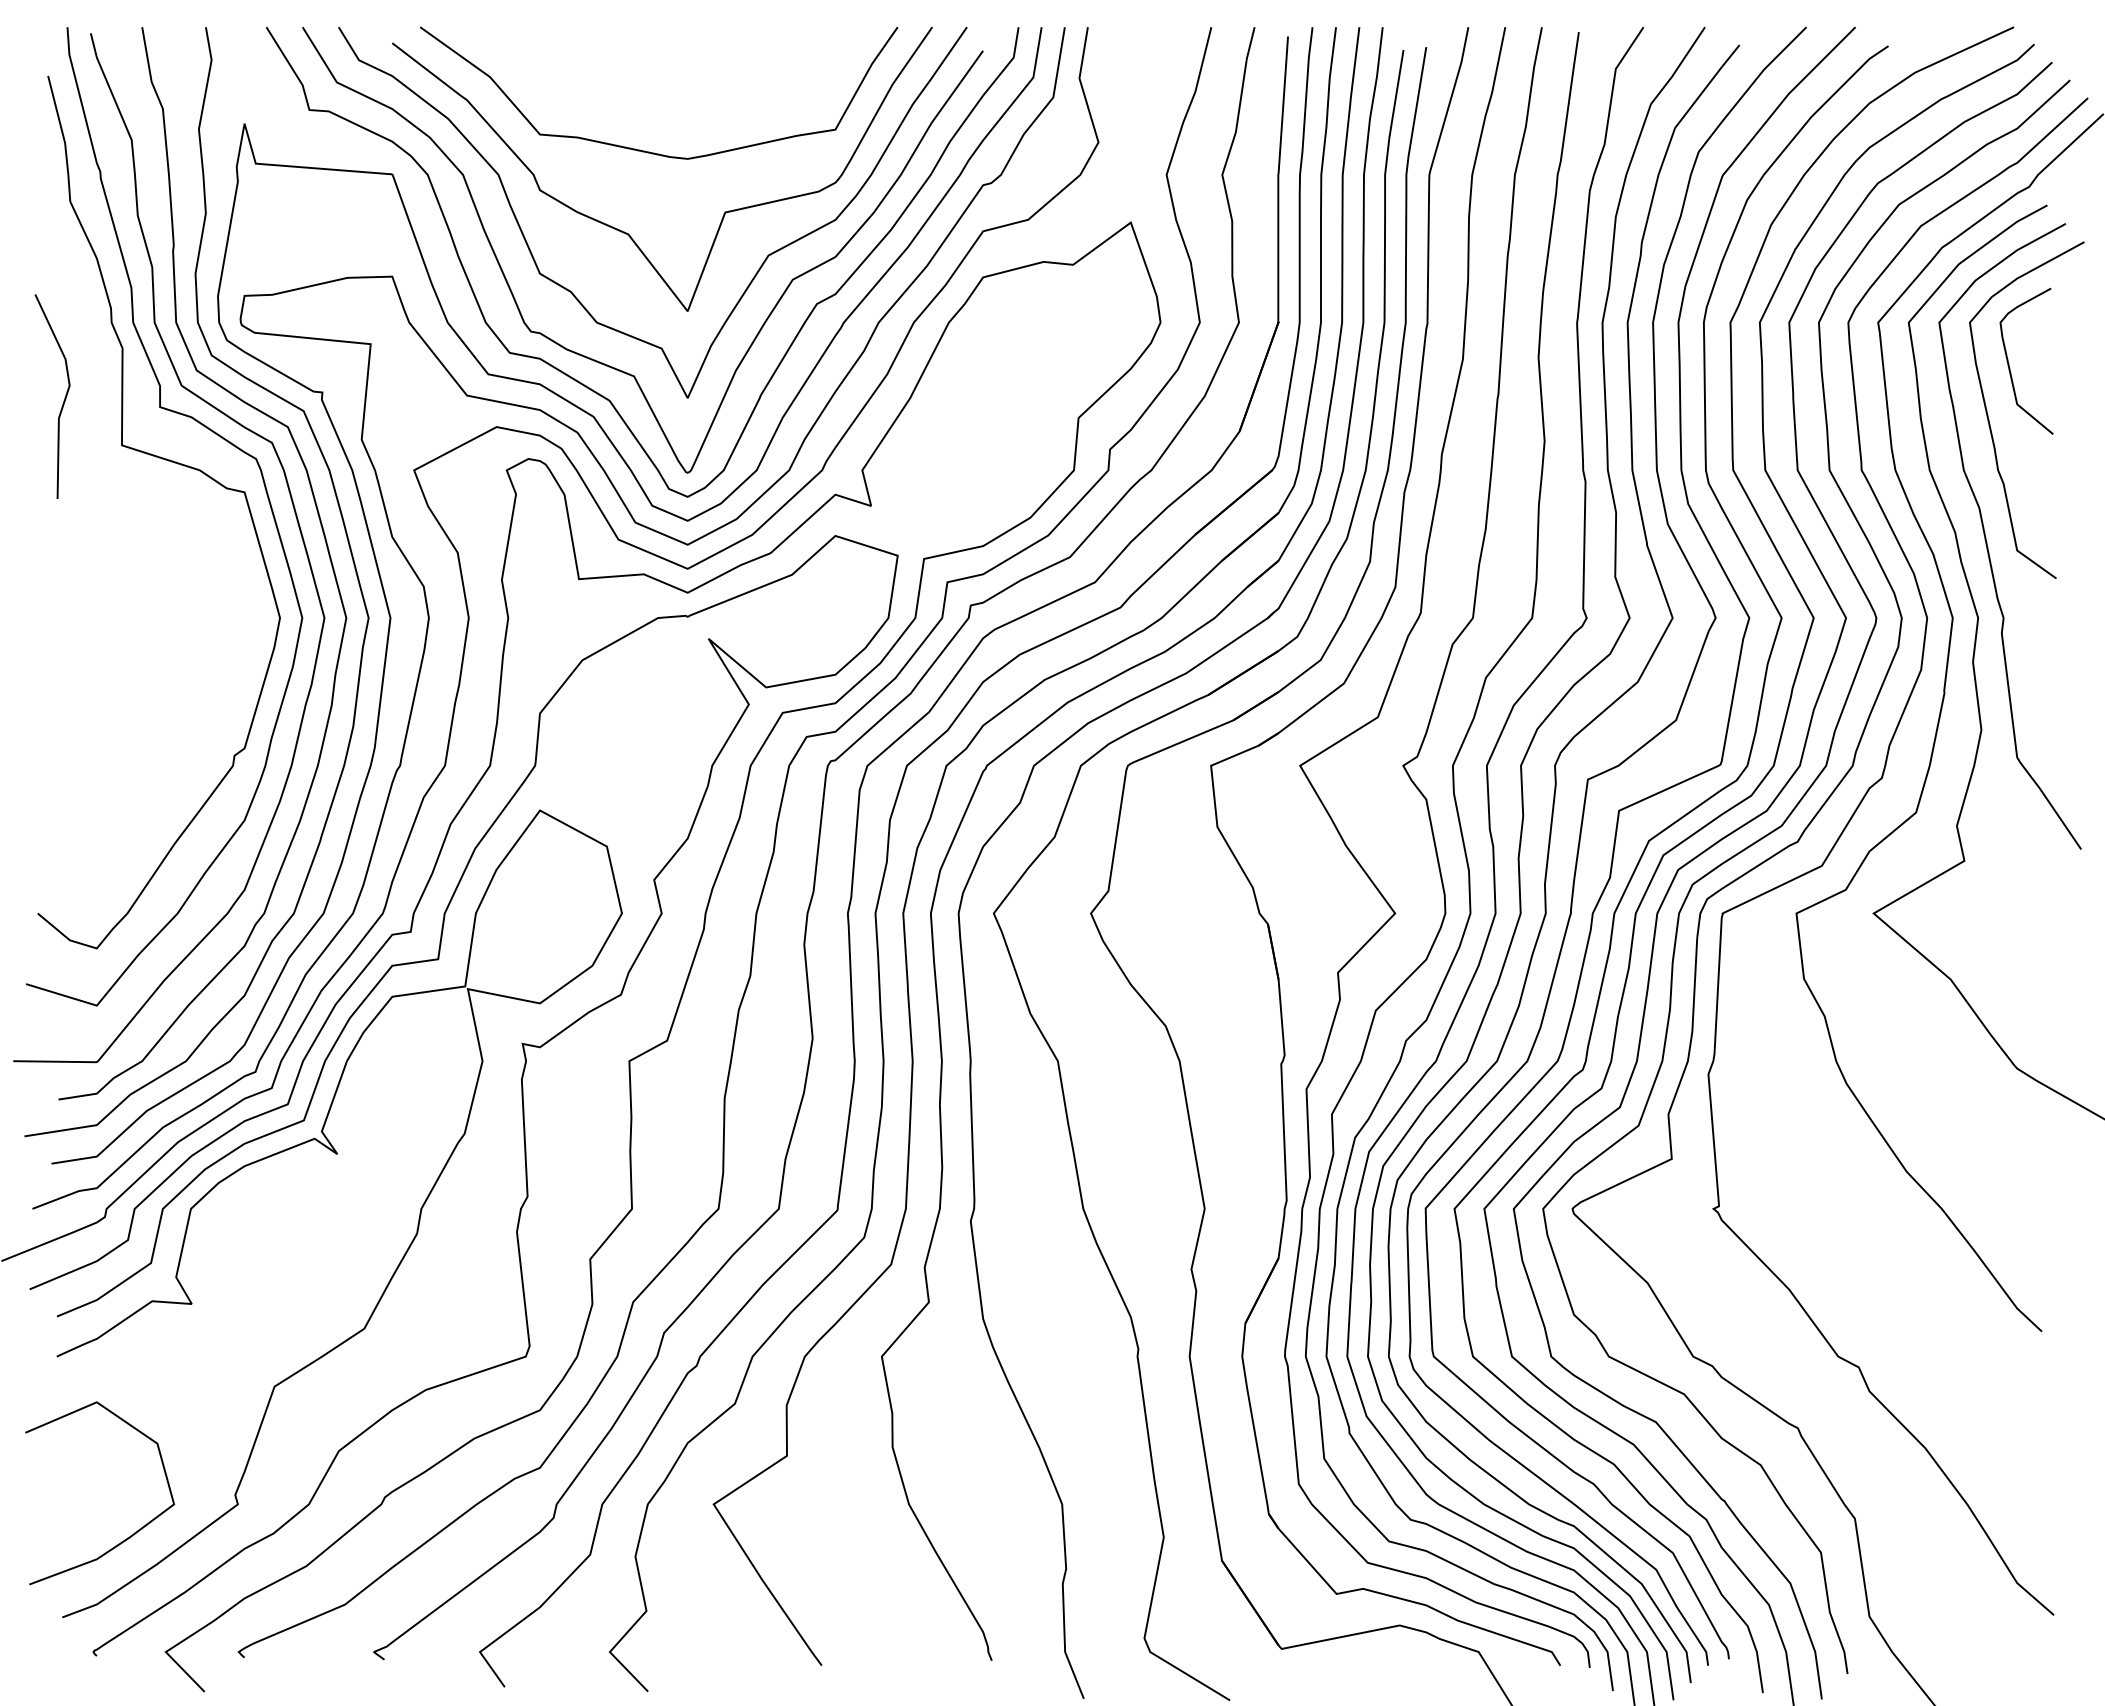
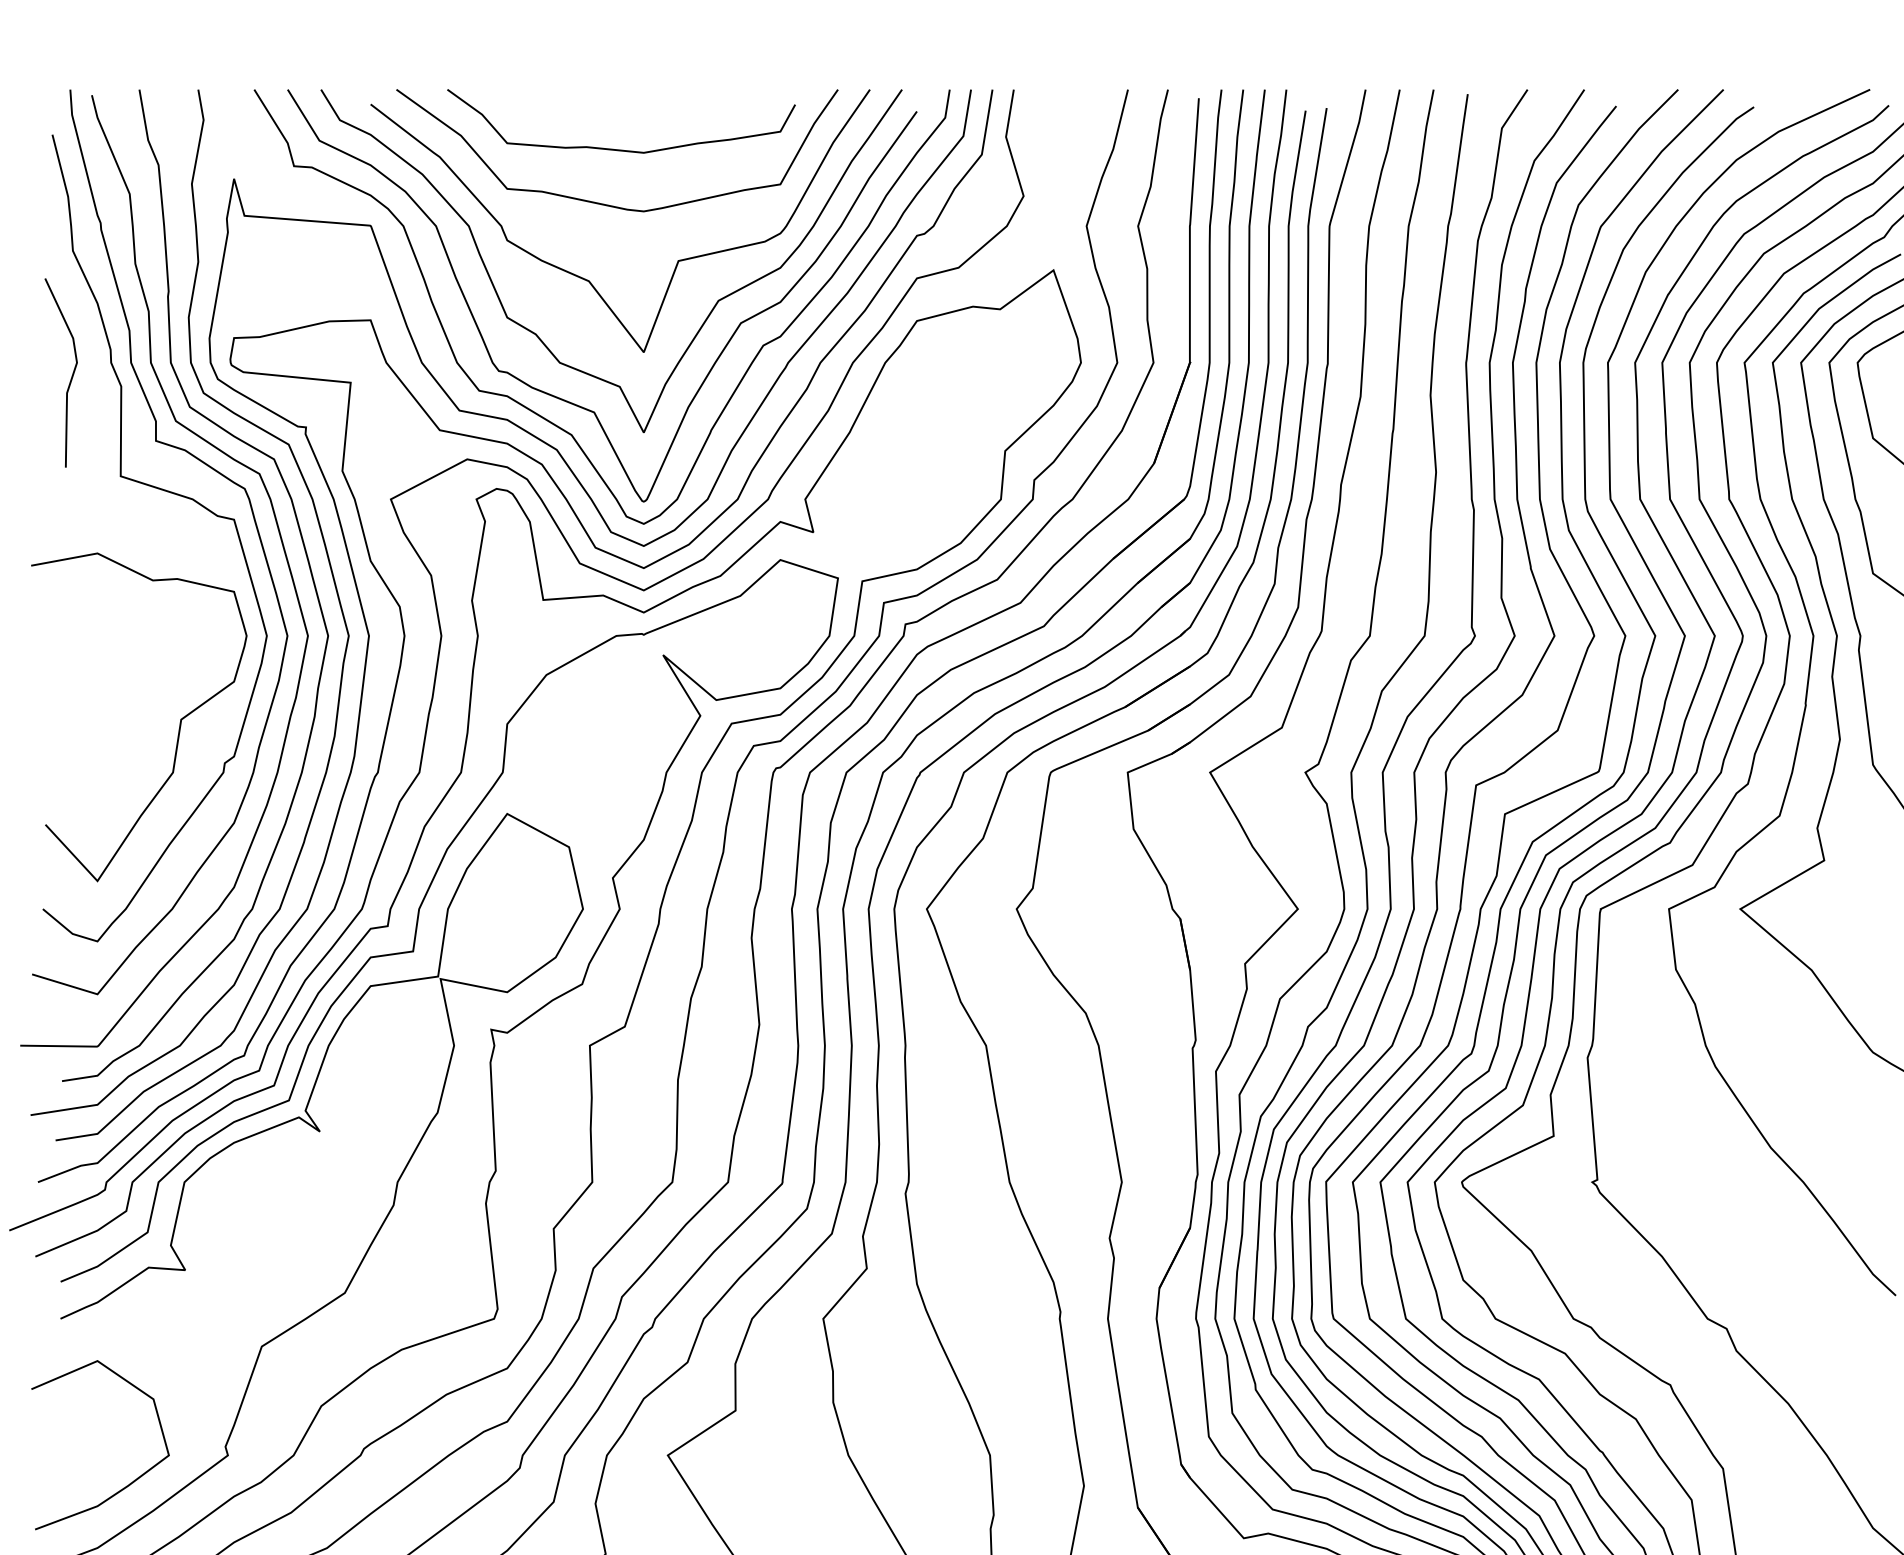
curve: (660, 91) -> (618, 149), added
line: (63, 400) -> (71, 376), moved
curve: (185, 712) -> (179, 723), added

